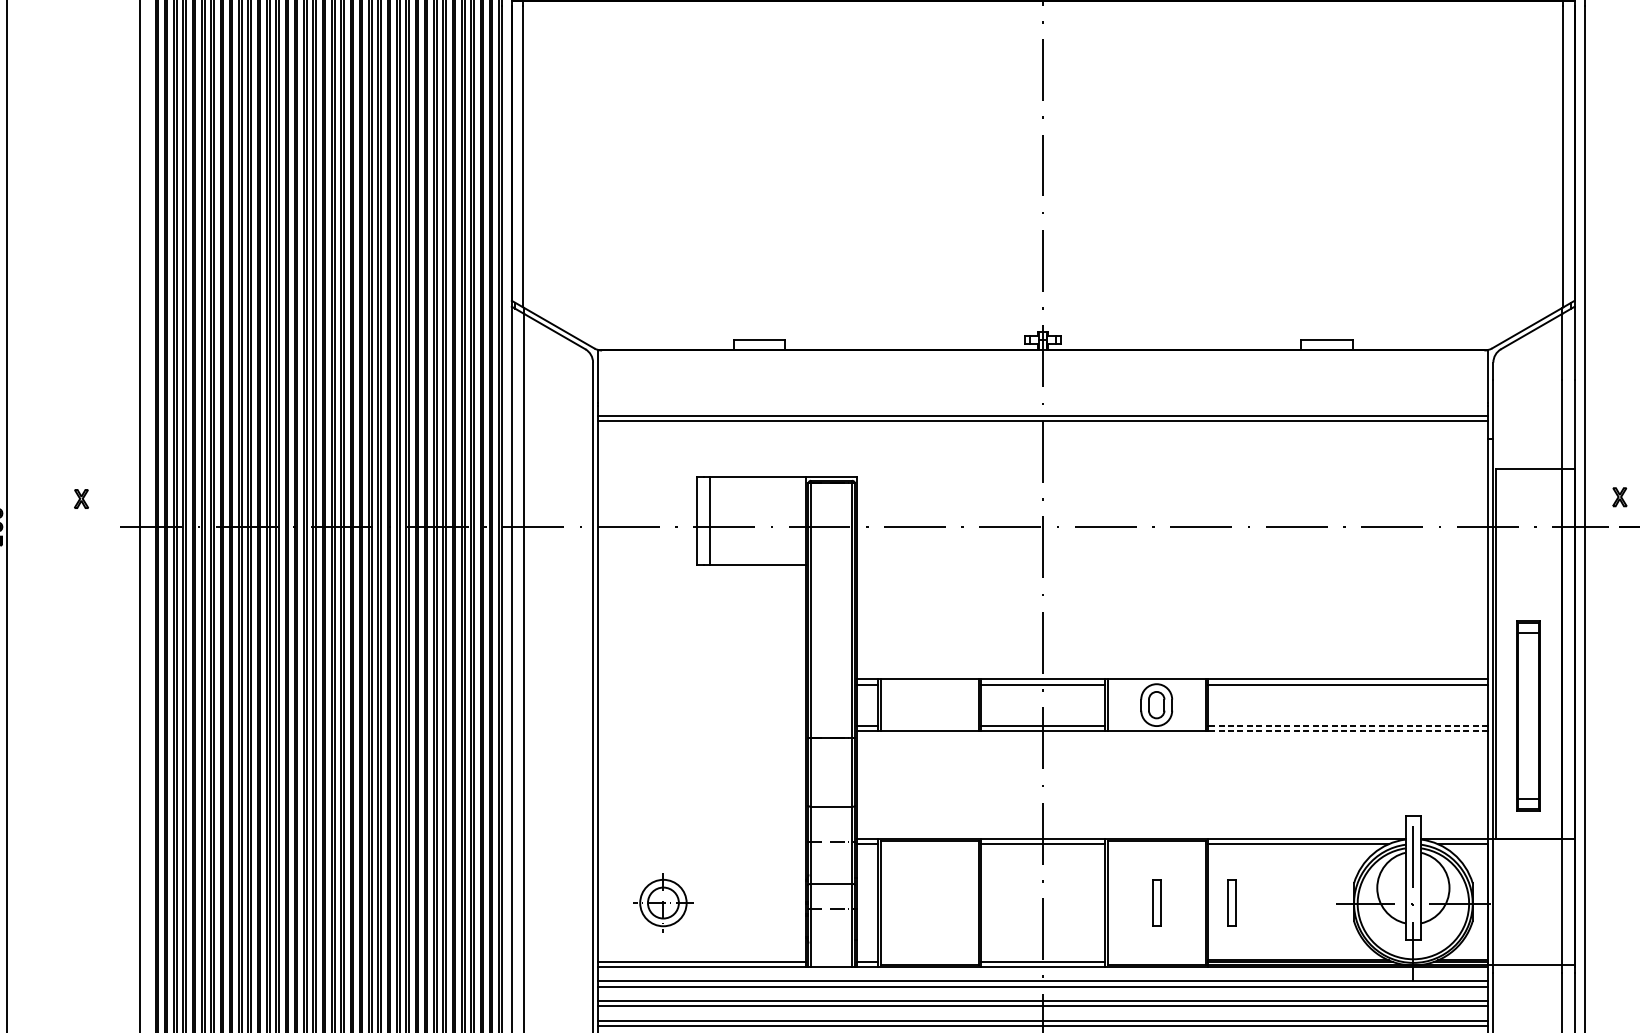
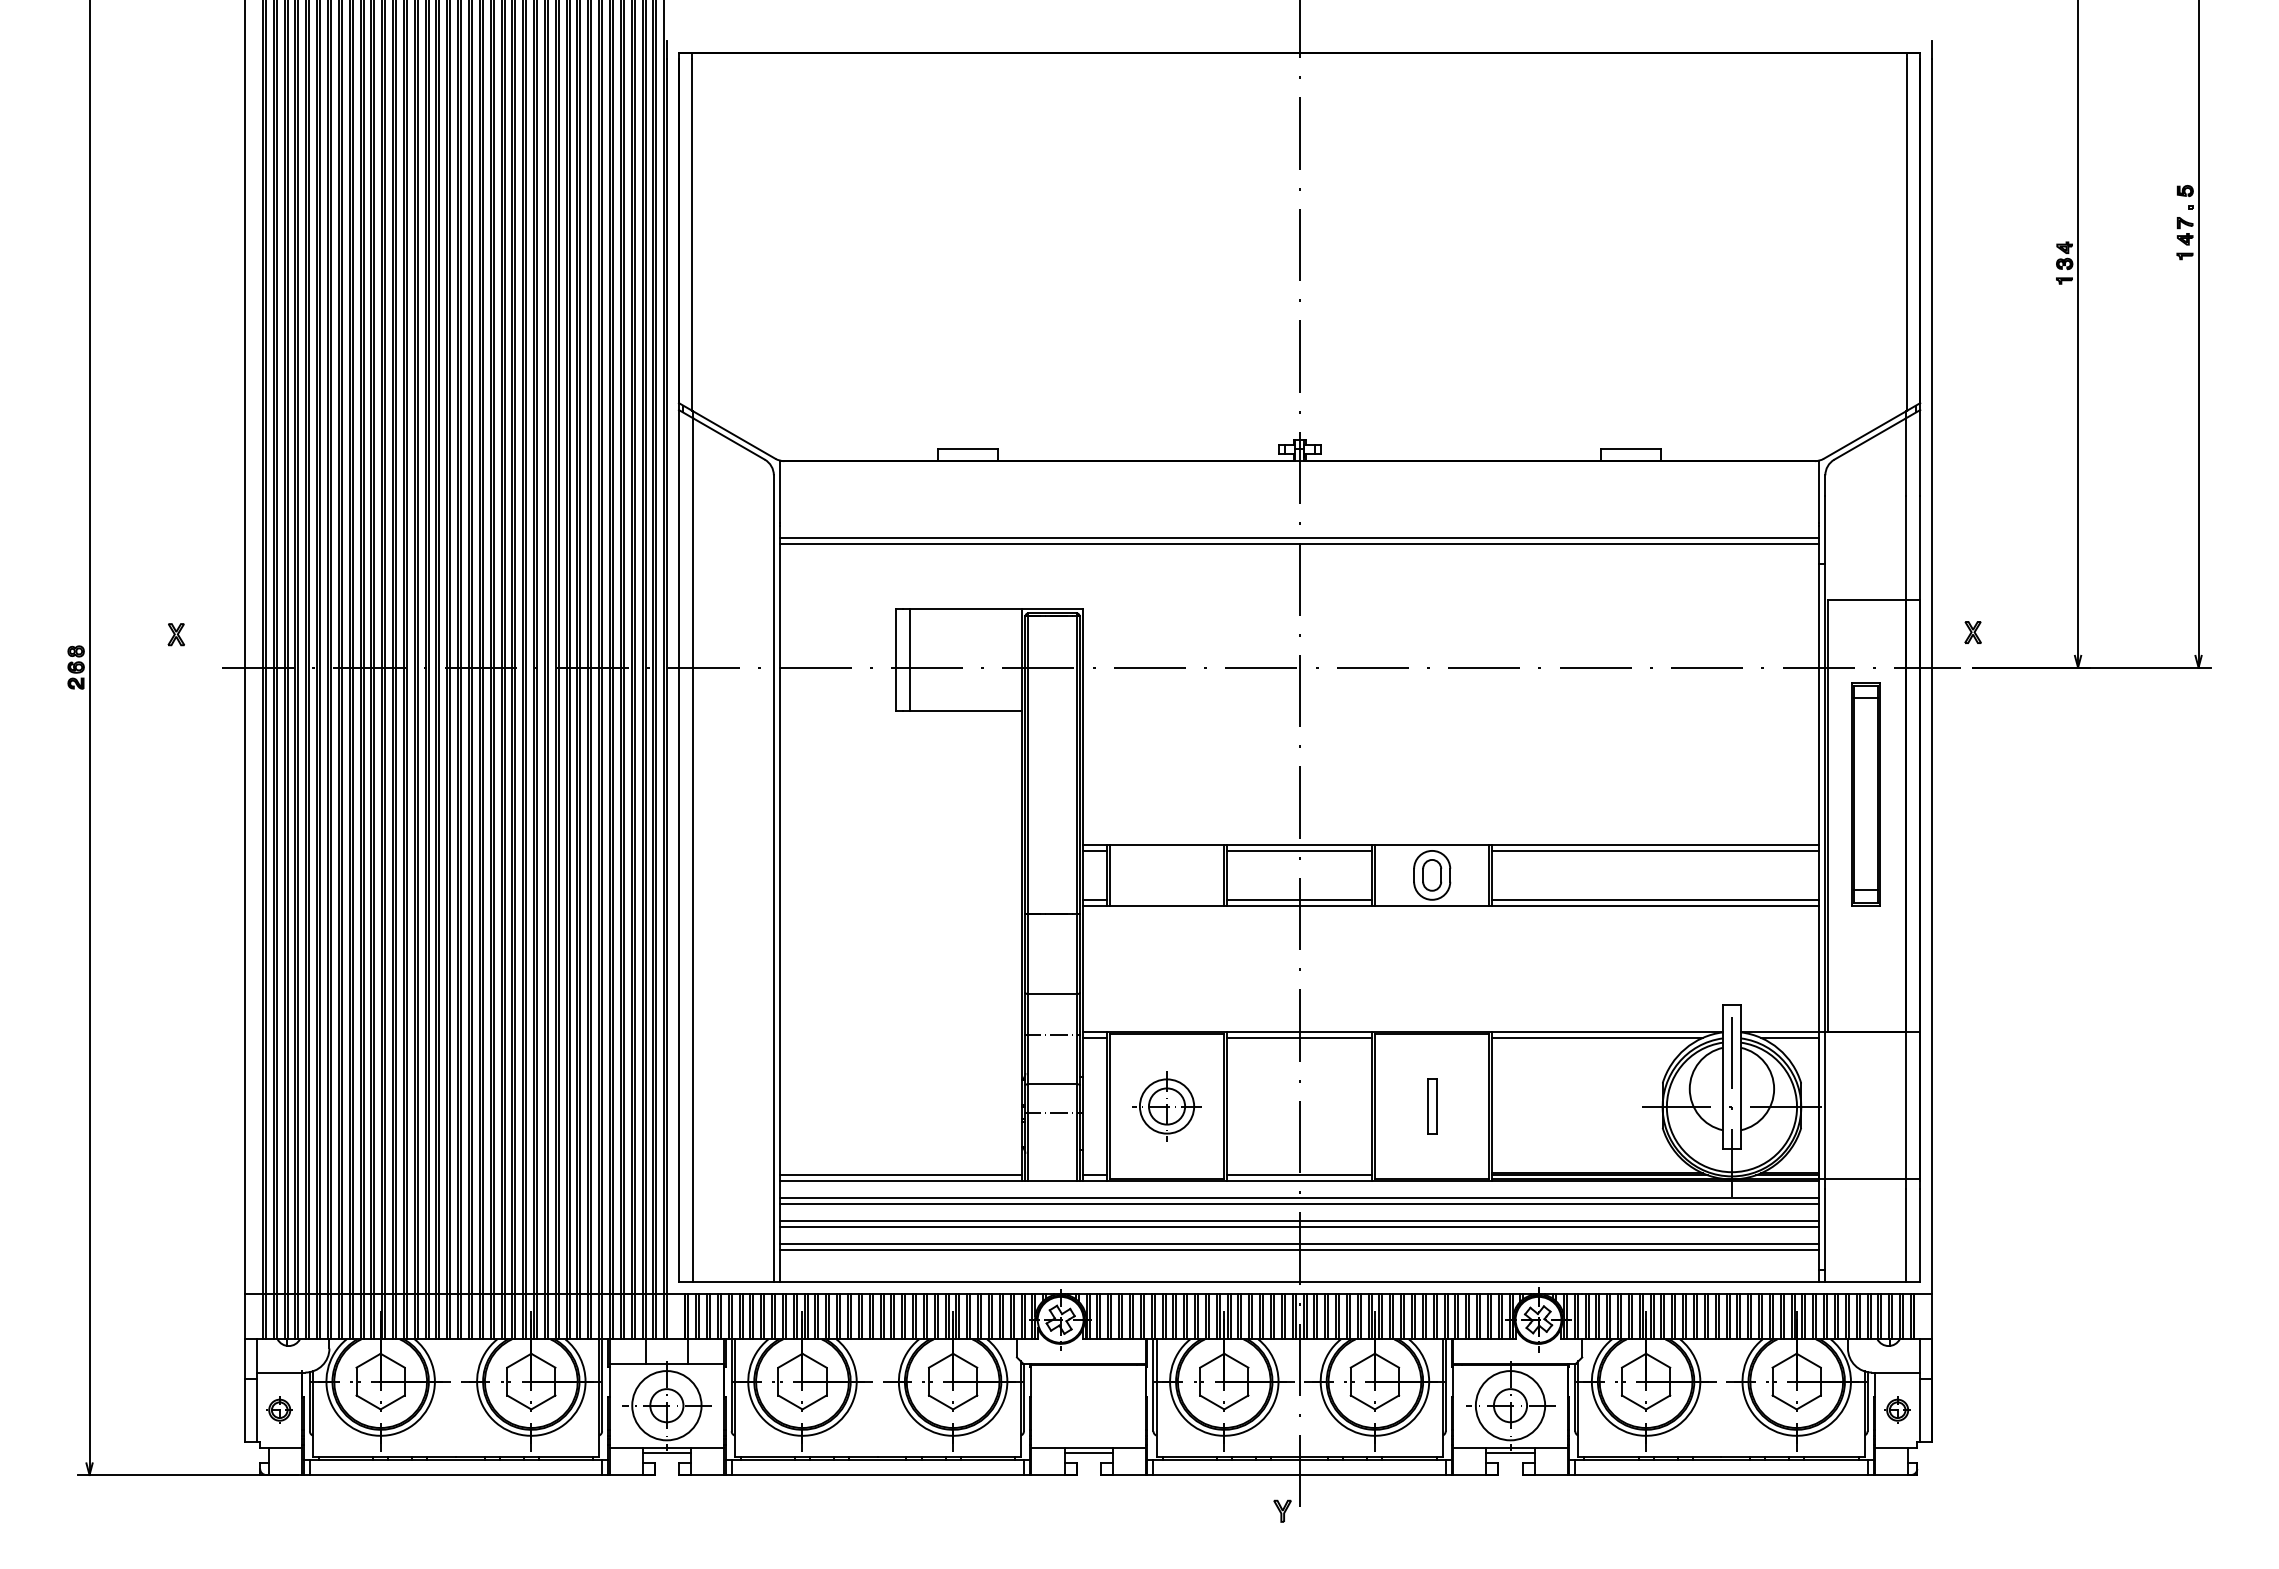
part: (1527, 716) -> (1865, 794), moved
line: (1347, 725) -> (1655, 899), dashed -> solid
line: (1347, 730) -> (1655, 905), dashed -> solid
part: (662, 903) -> (1166, 1106), moved
part: (1232, 903) -> (1520, 1106), removed

